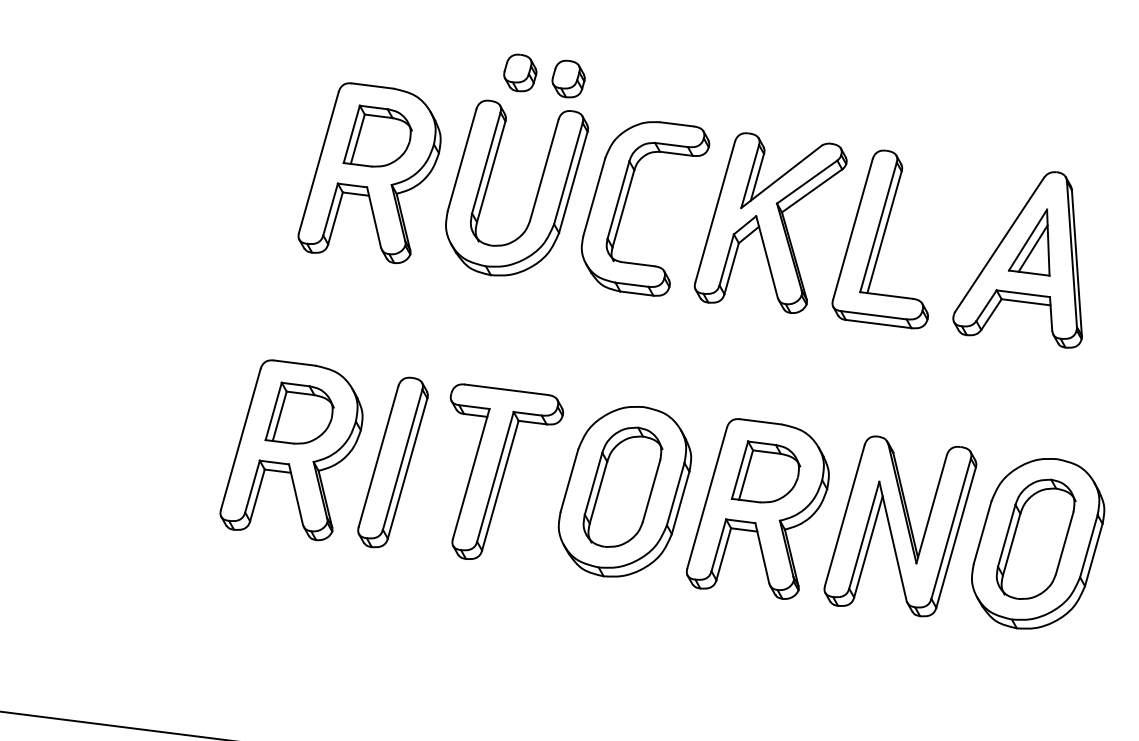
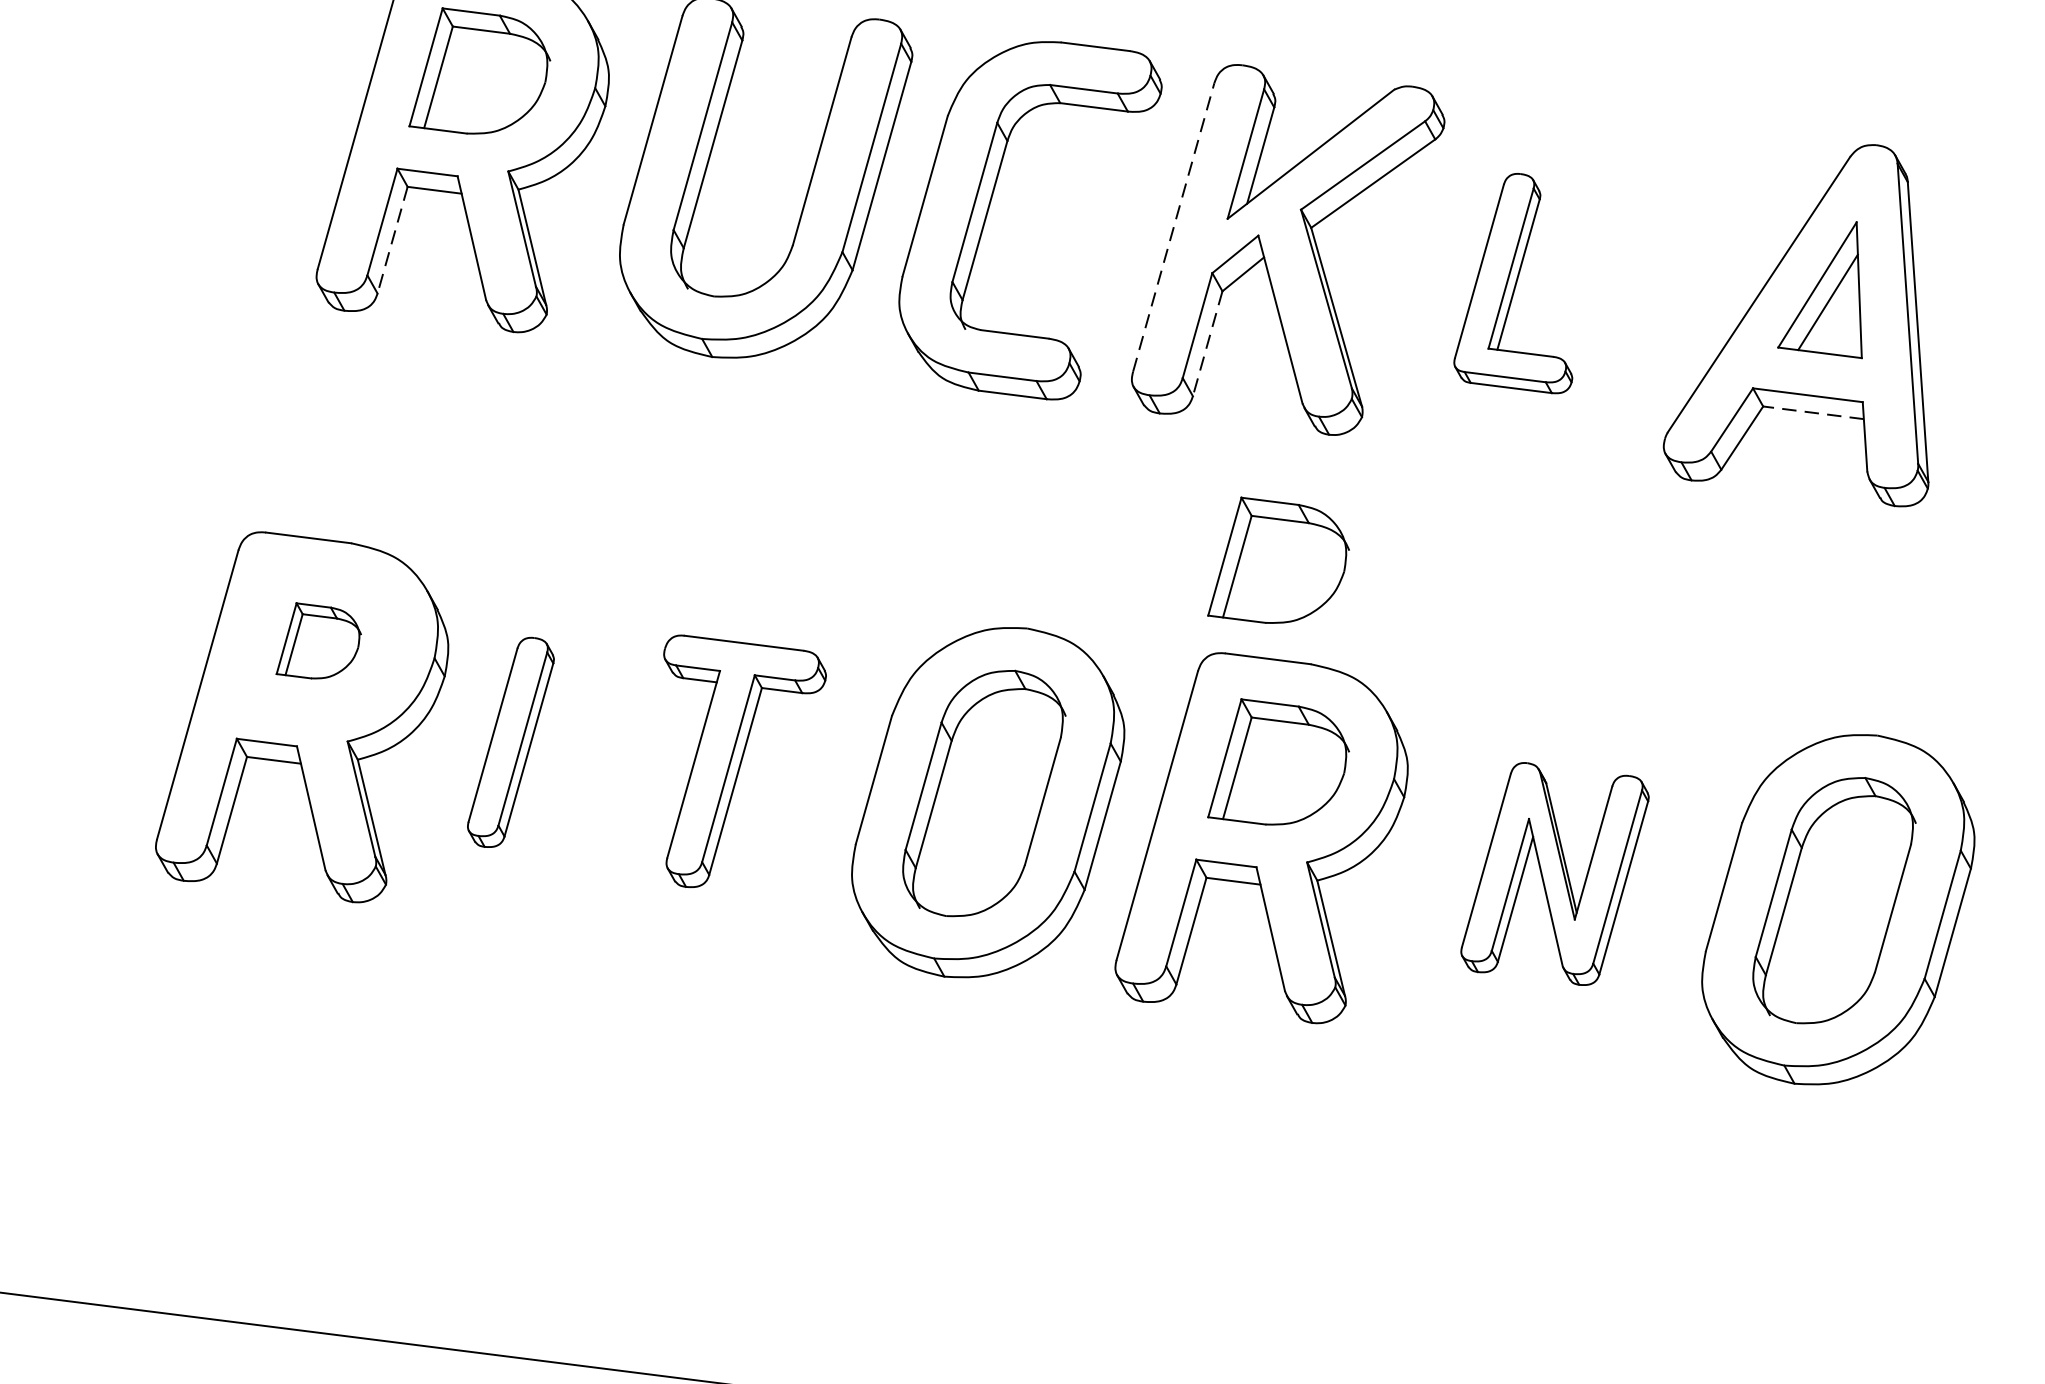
line: (715, 212) -> (1174, 228), solid -> dashed
line: (335, 218) -> (392, 240), solid -> dashed
part: (879, 239) -> (1511, 283), size x0.6
line: (731, 269) -> (1207, 345), solid -> dashed
line: (1026, 302) -> (1814, 413), solid -> dashed
part: (765, 373) -> (1277, 559), added
part: (299, 412) -> (318, 639), size x0.6
part: (392, 462) -> (509, 742), size x0.6
part: (506, 471) -> (744, 760), size x0.7
part: (900, 526) -> (1555, 874), size x0.6

